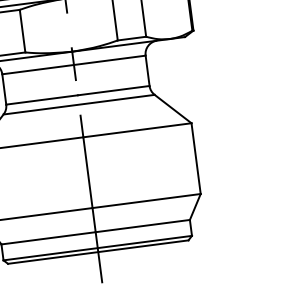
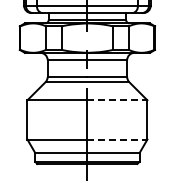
line: (137, 130) -> (117, 100), solid -> dashed
line: (146, 200) -> (117, 139), solid -> dashed

